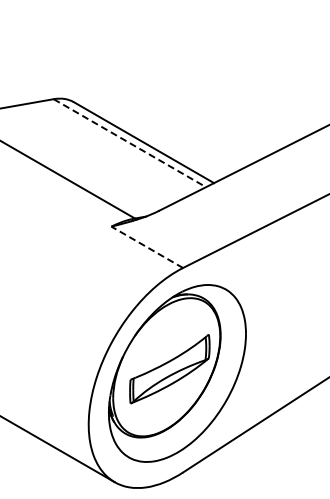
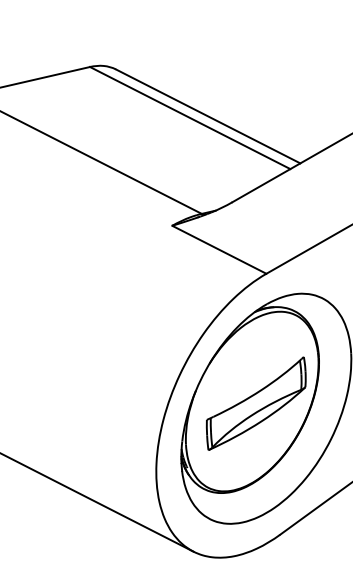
line: (129, 143) -> (189, 118), dashed -> solid
line: (146, 247) -> (218, 250), dashed -> solid

